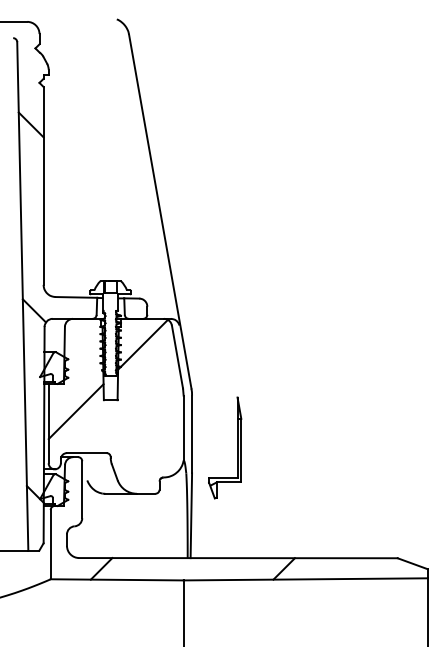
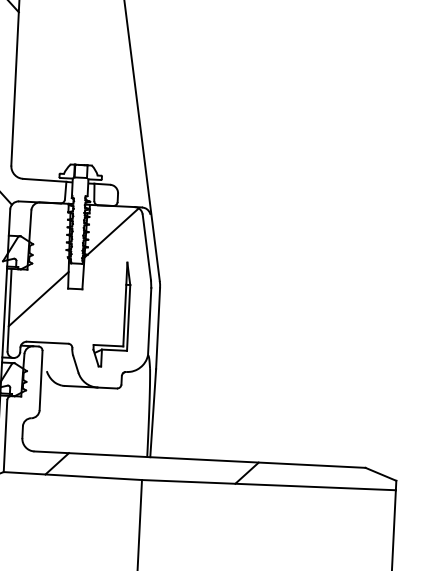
part: (237, 447) -> (124, 314), moved

